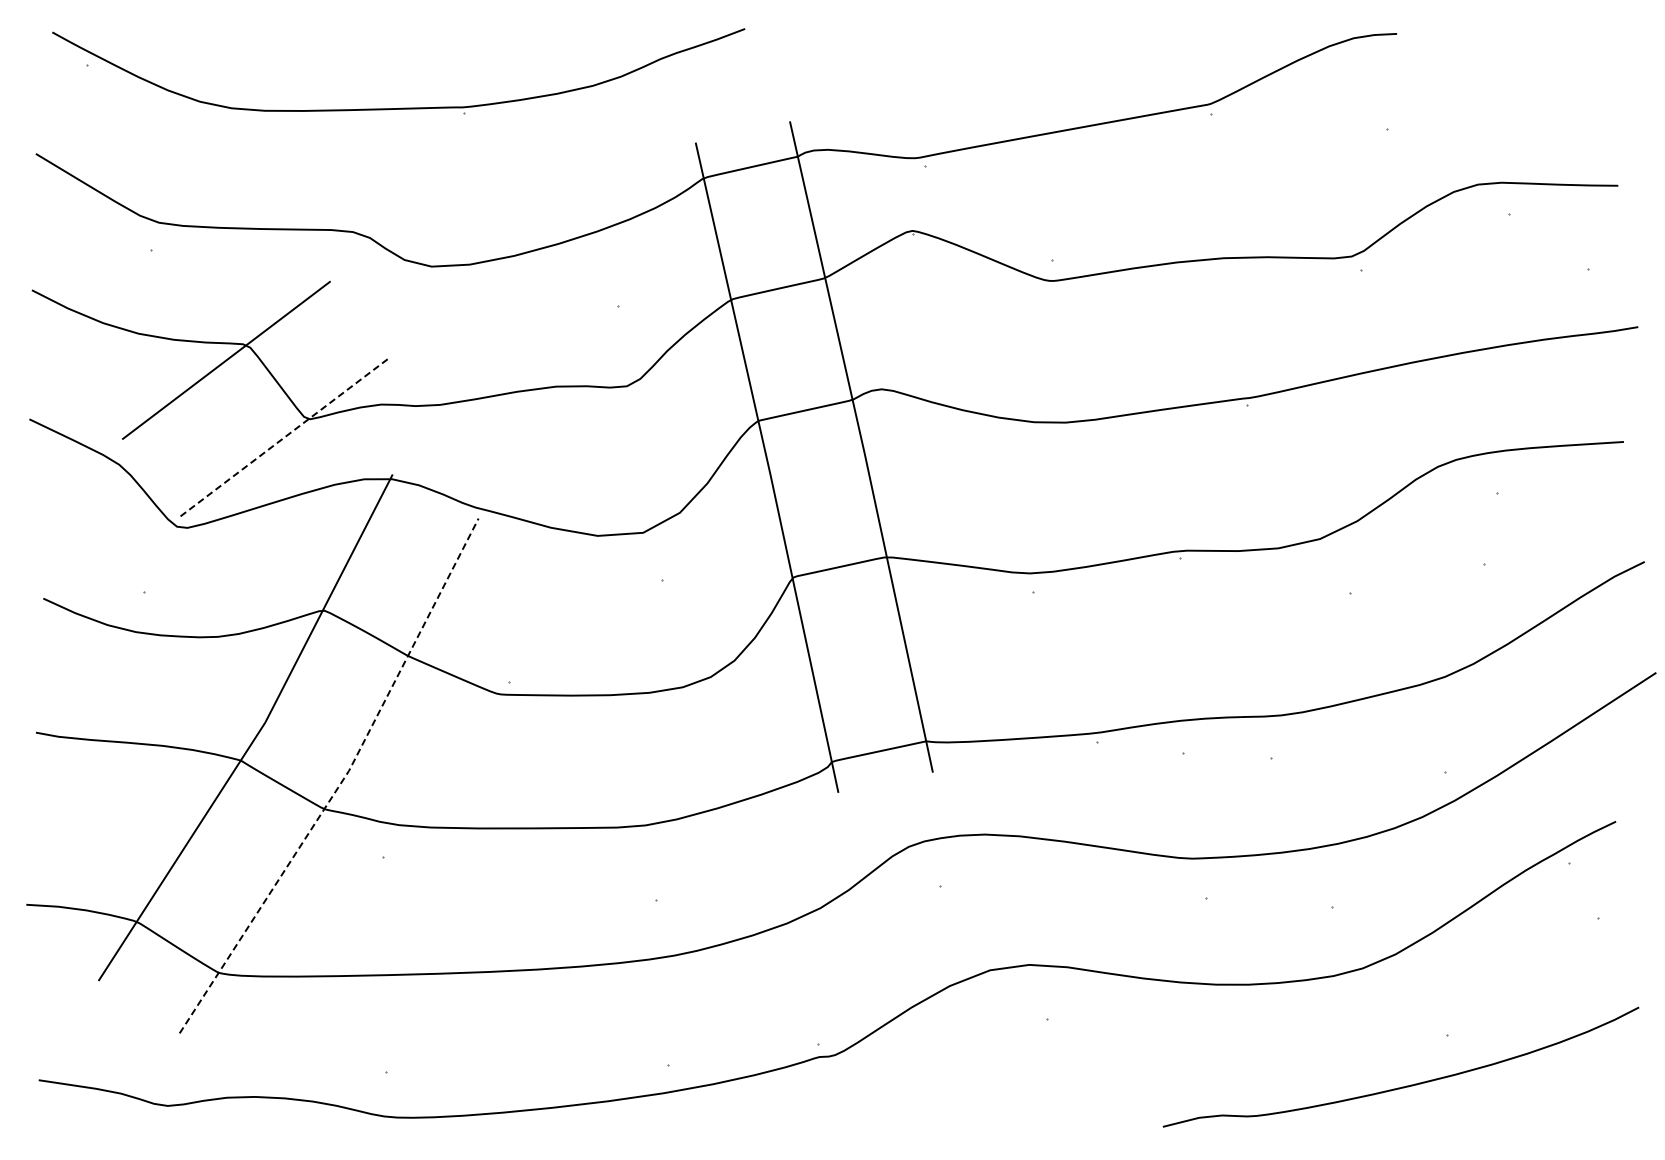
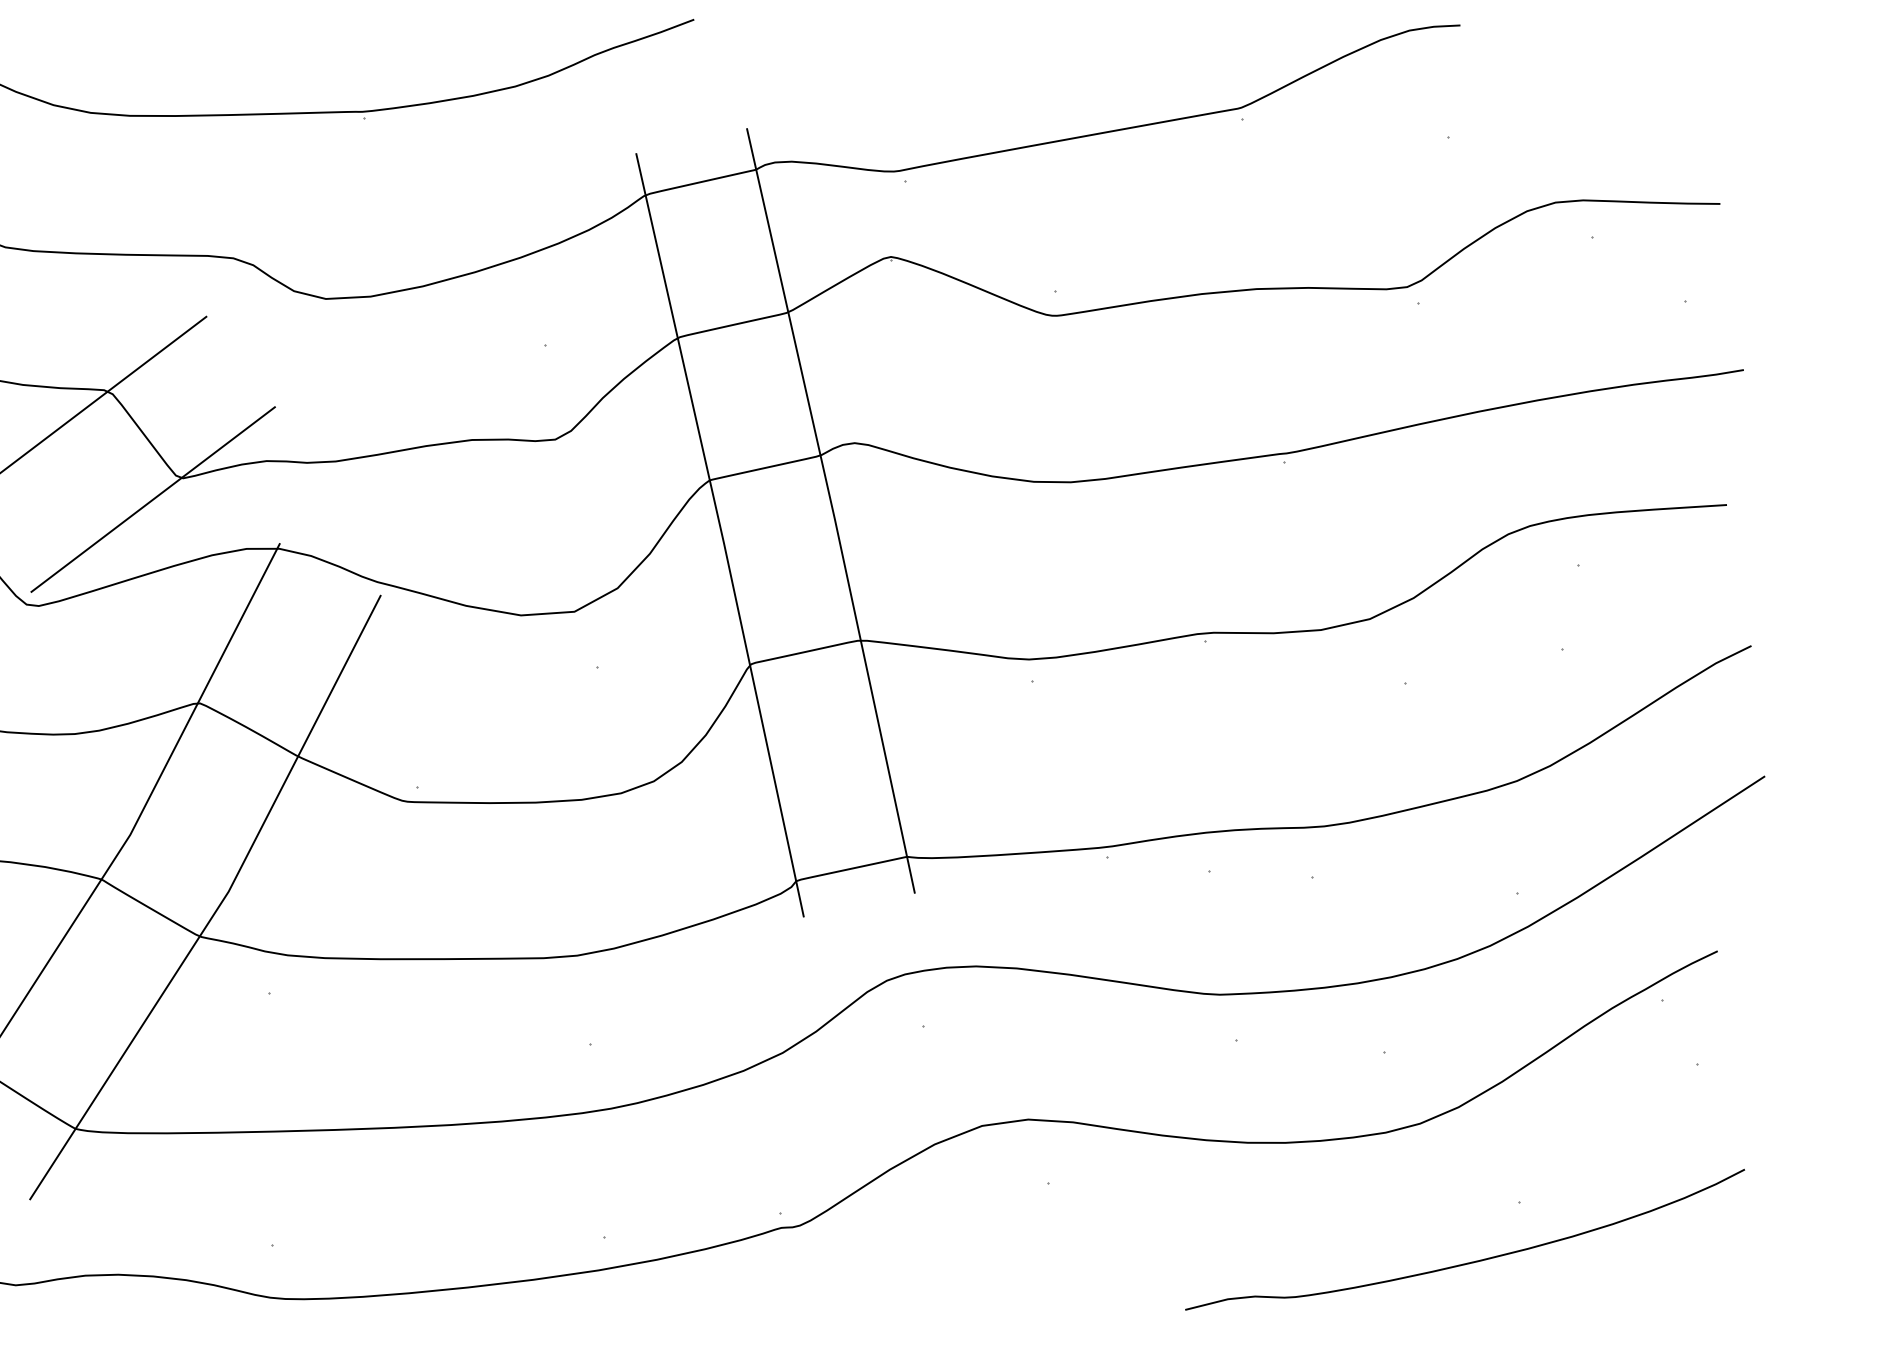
line: (284, 437) -> (152, 499), dashed -> solid
line: (341, 782) -> (219, 905), dashed -> solid

